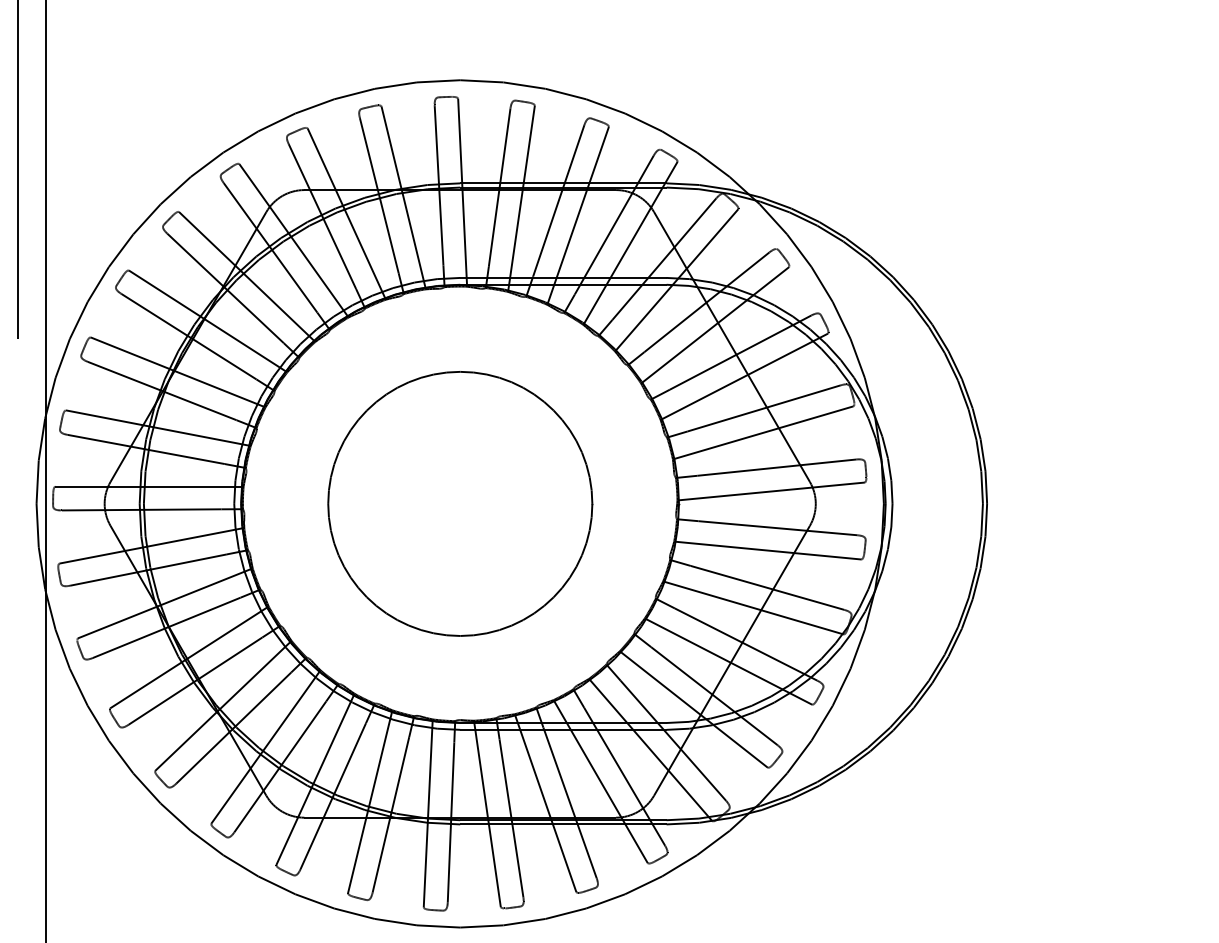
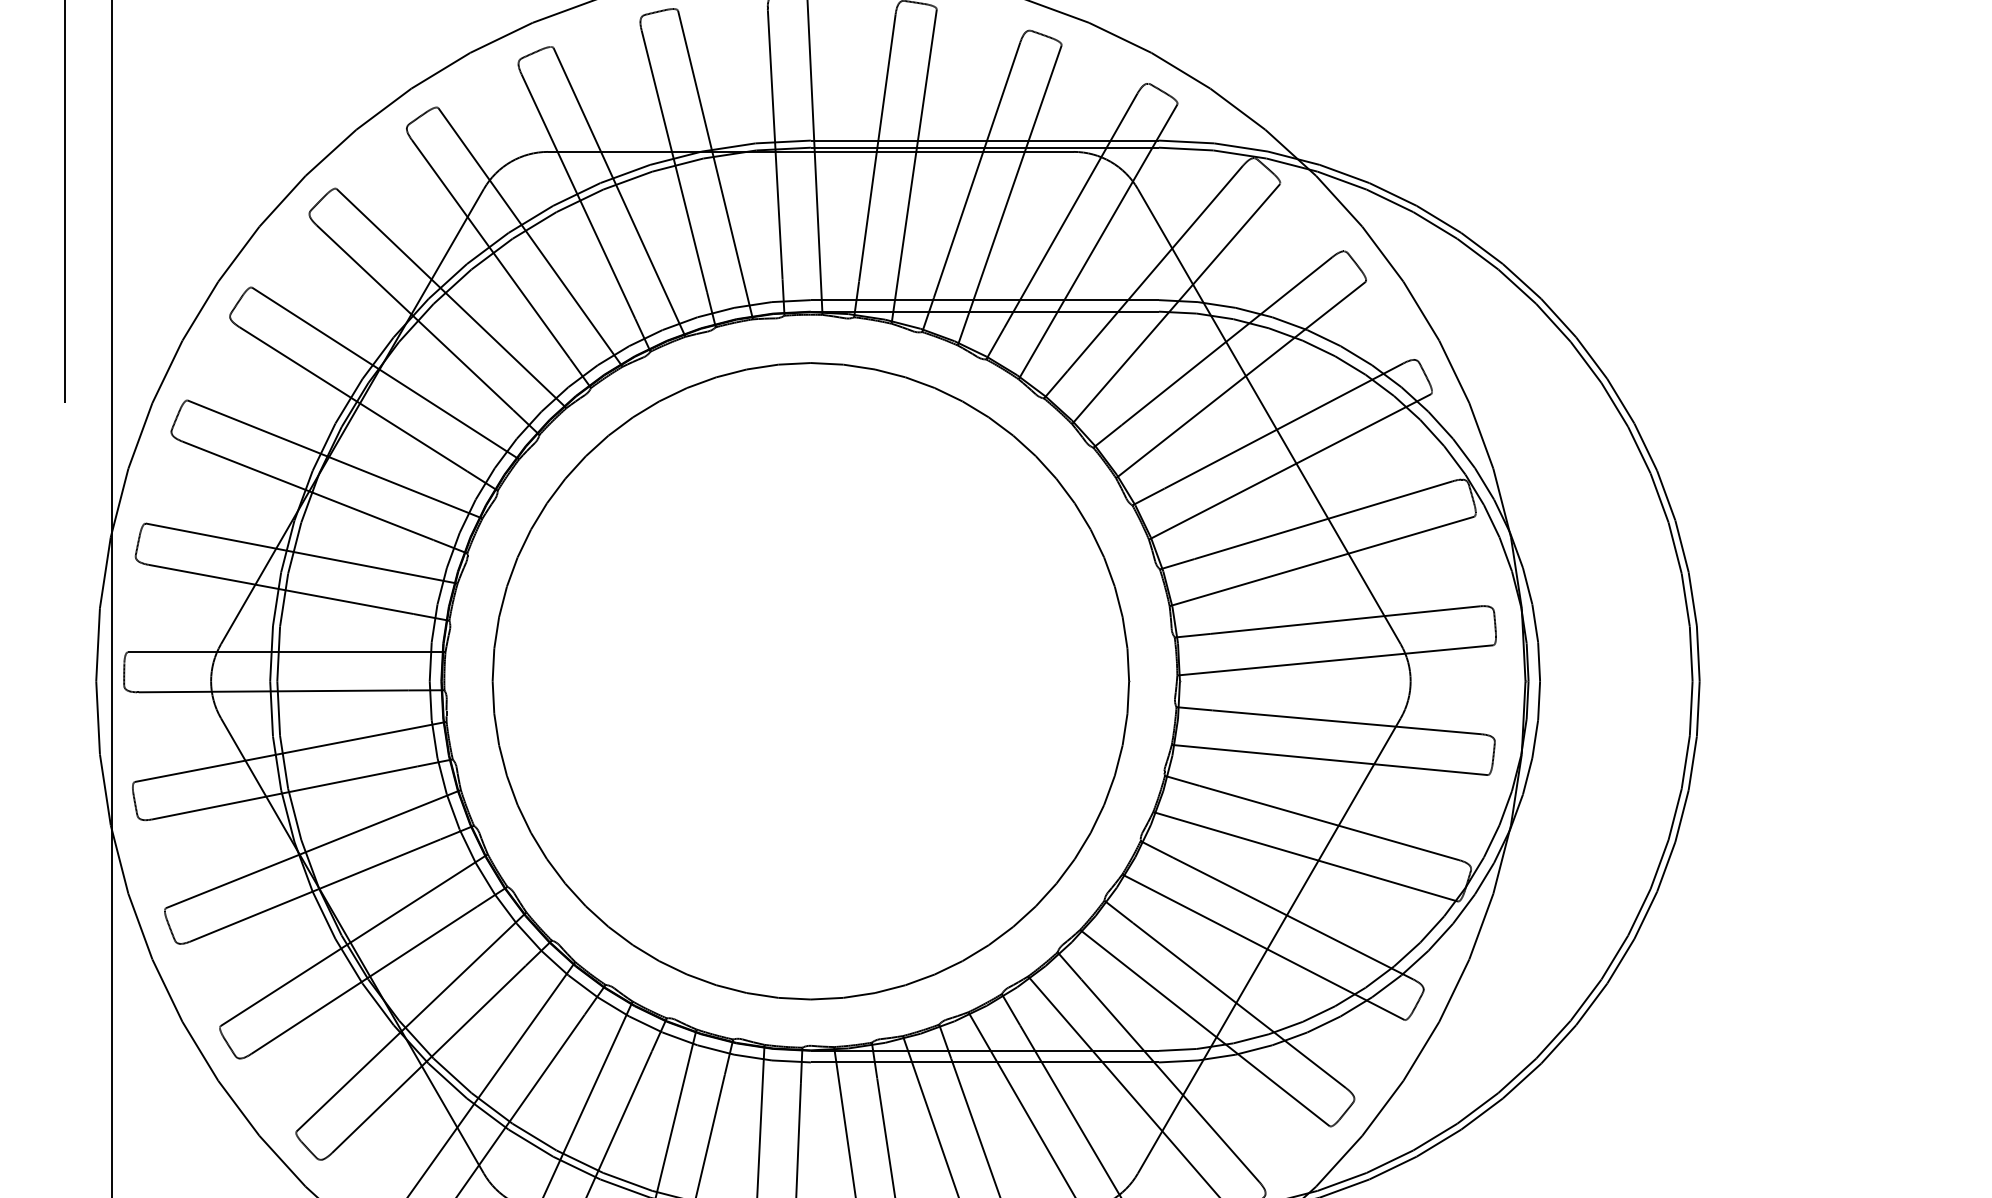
part: (460, 503) -> (811, 680), size x1.43

